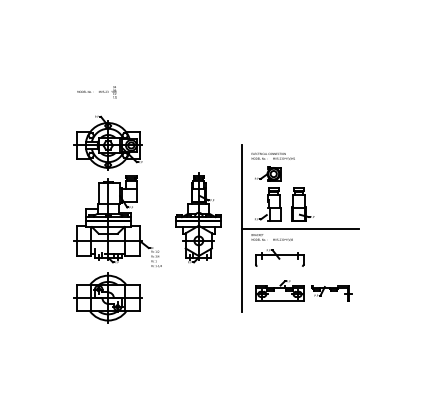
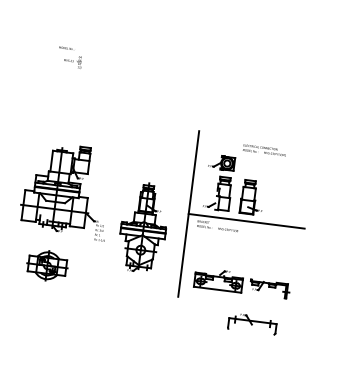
text: (84, 91) -> (66, 47), moved
part: (107, 142) -> (66, 111), removed
text: (272, 155) -> (264, 149), moved
part: (198, 217) -> (143, 226), moved
part: (279, 257) -> (252, 323), moved
part: (107, 297) -> (46, 265), size x0.6

